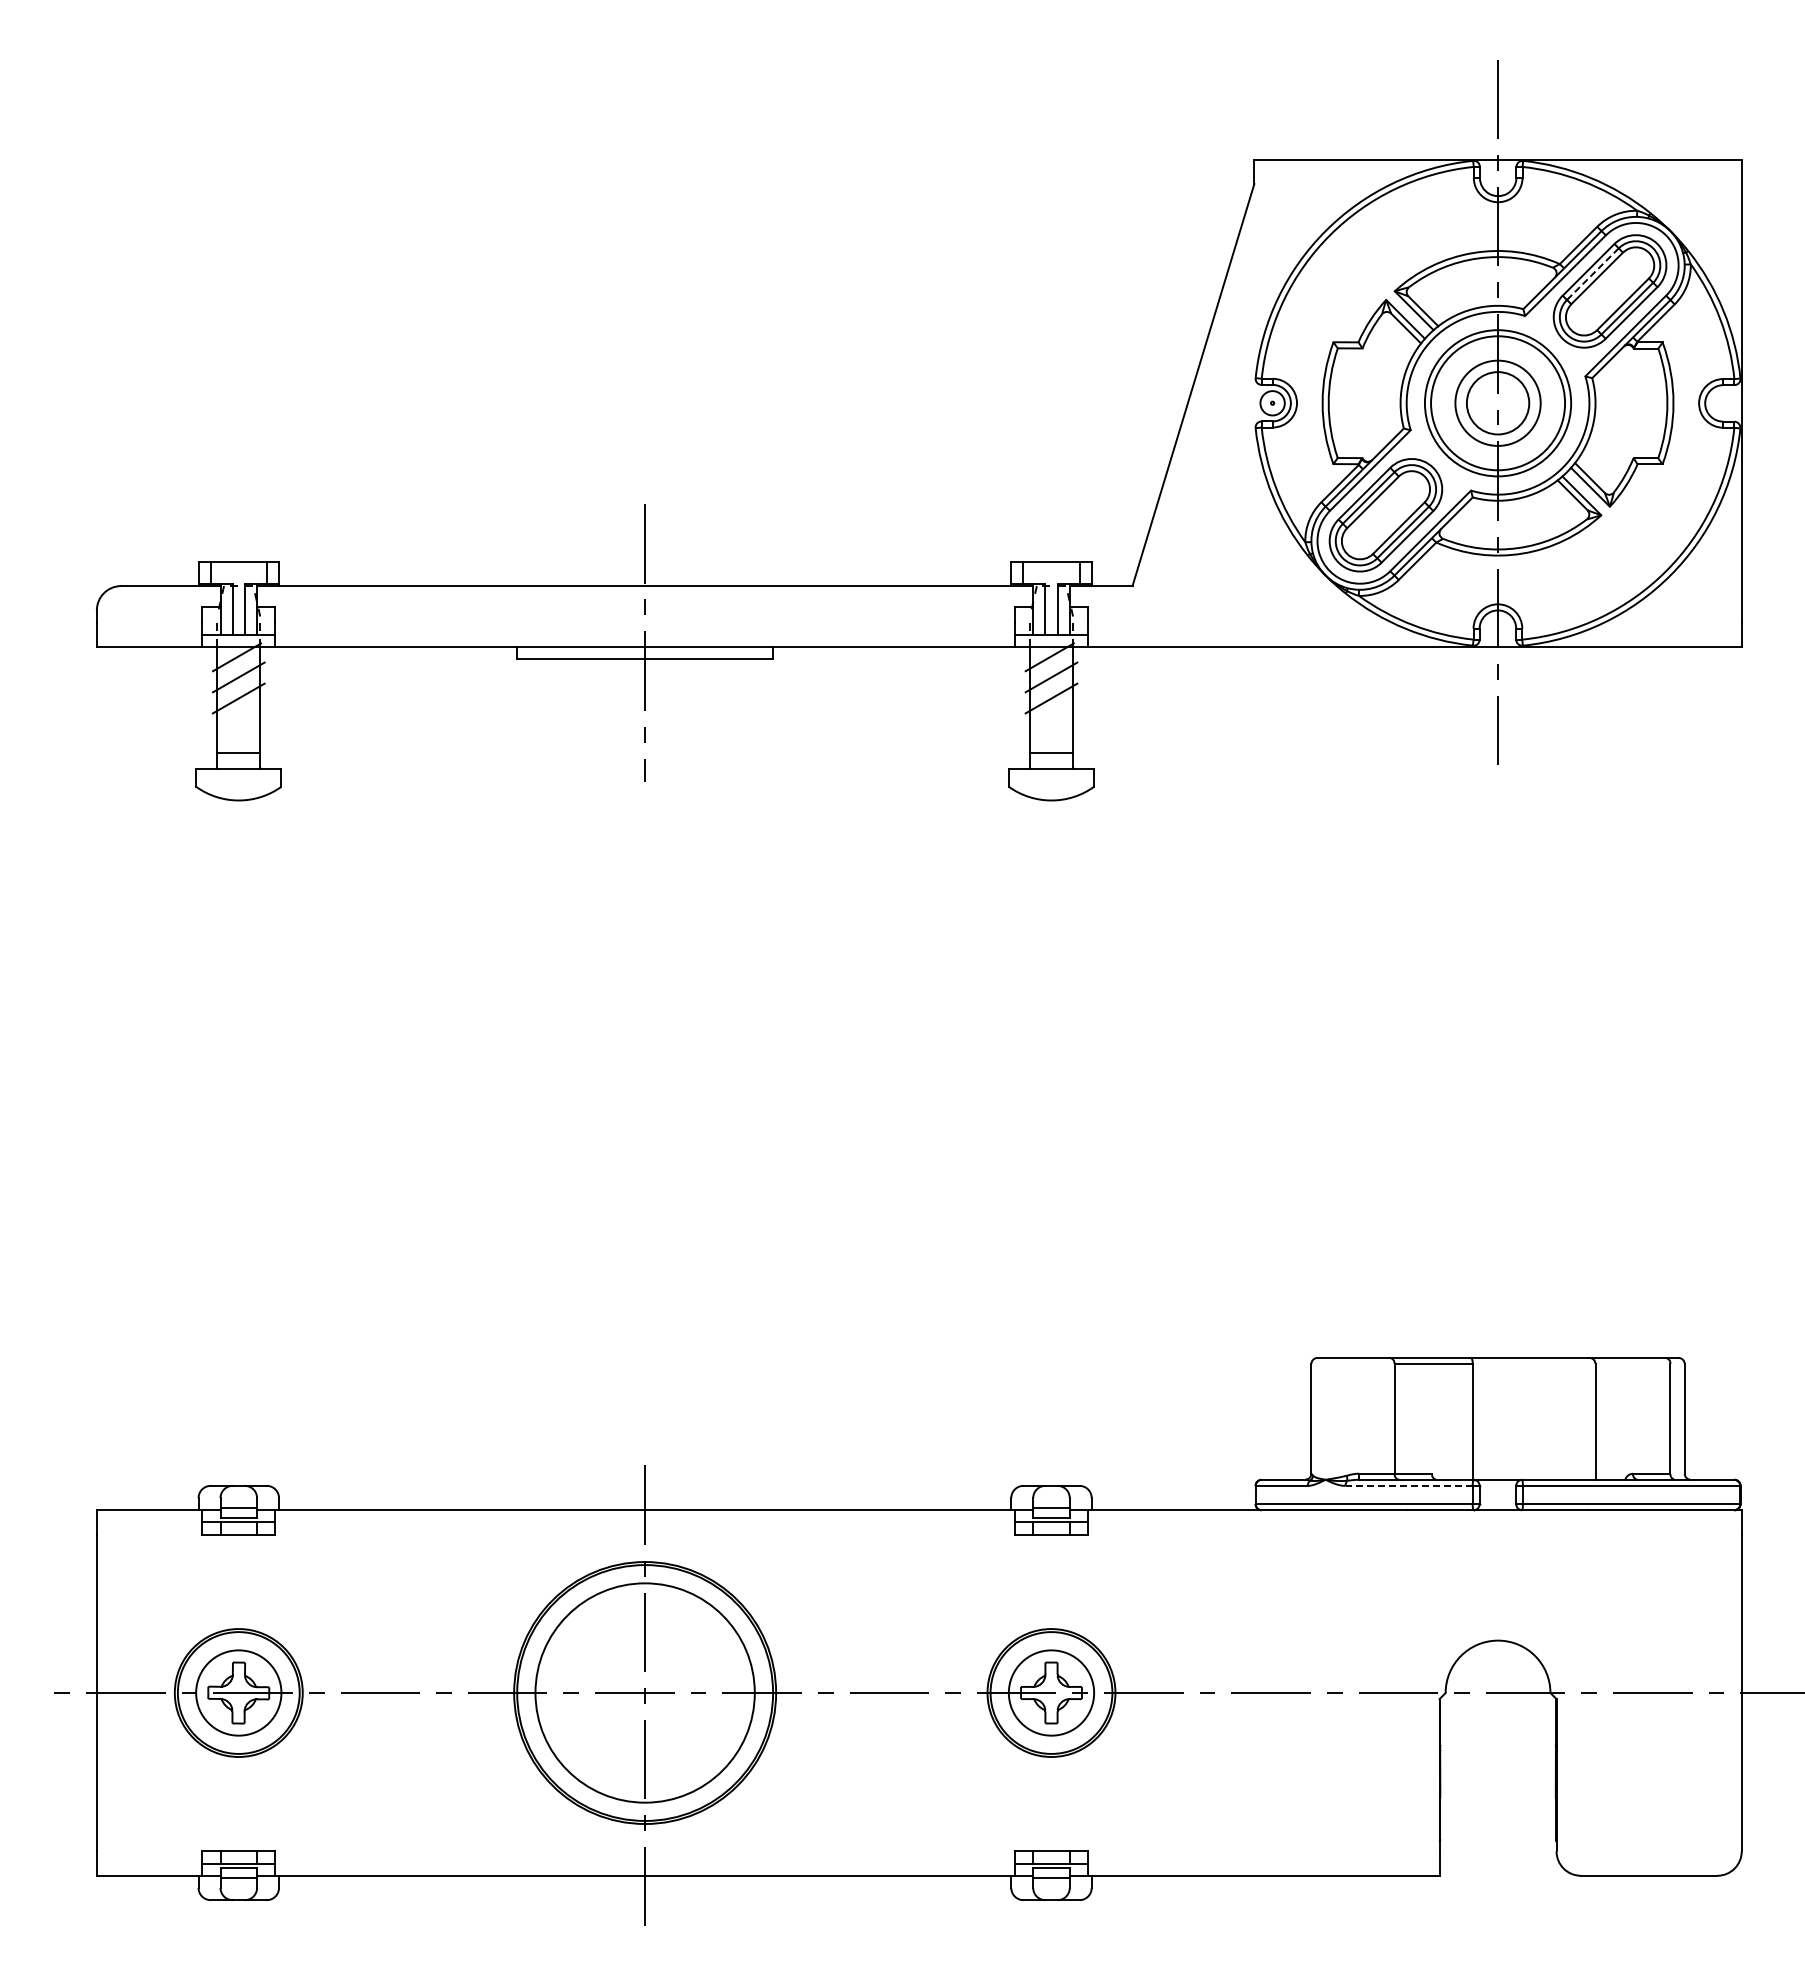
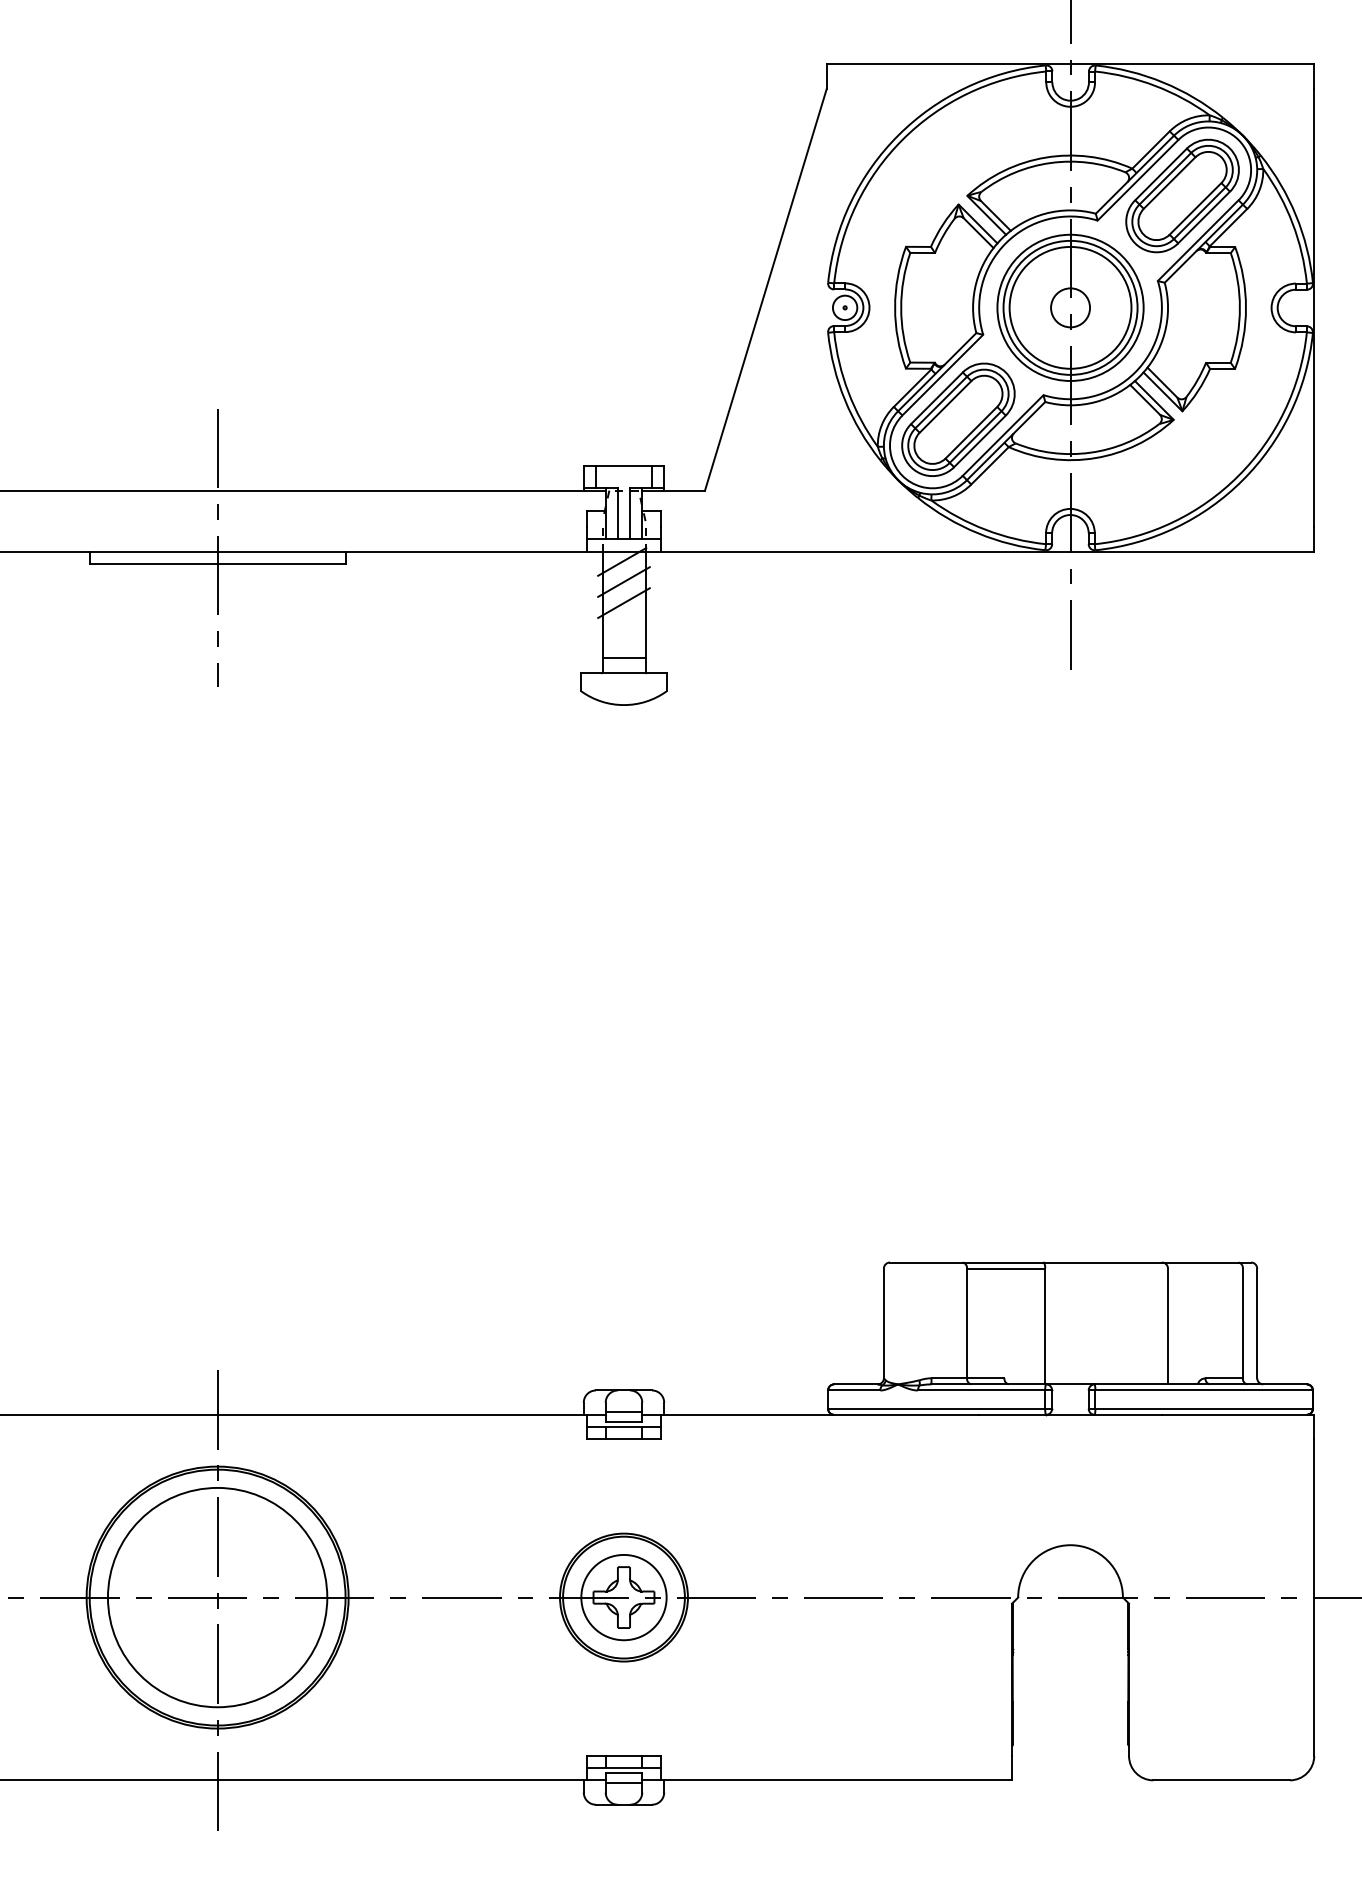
line: (1592, 274) -> (1164, 179), dashed -> solid
circle: (1497, 402) -> (1069, 307), size x0.62
circle: (1497, 403) -> (1069, 308), size x1.43
line: (1409, 1485) -> (981, 1390), dashed -> solid

